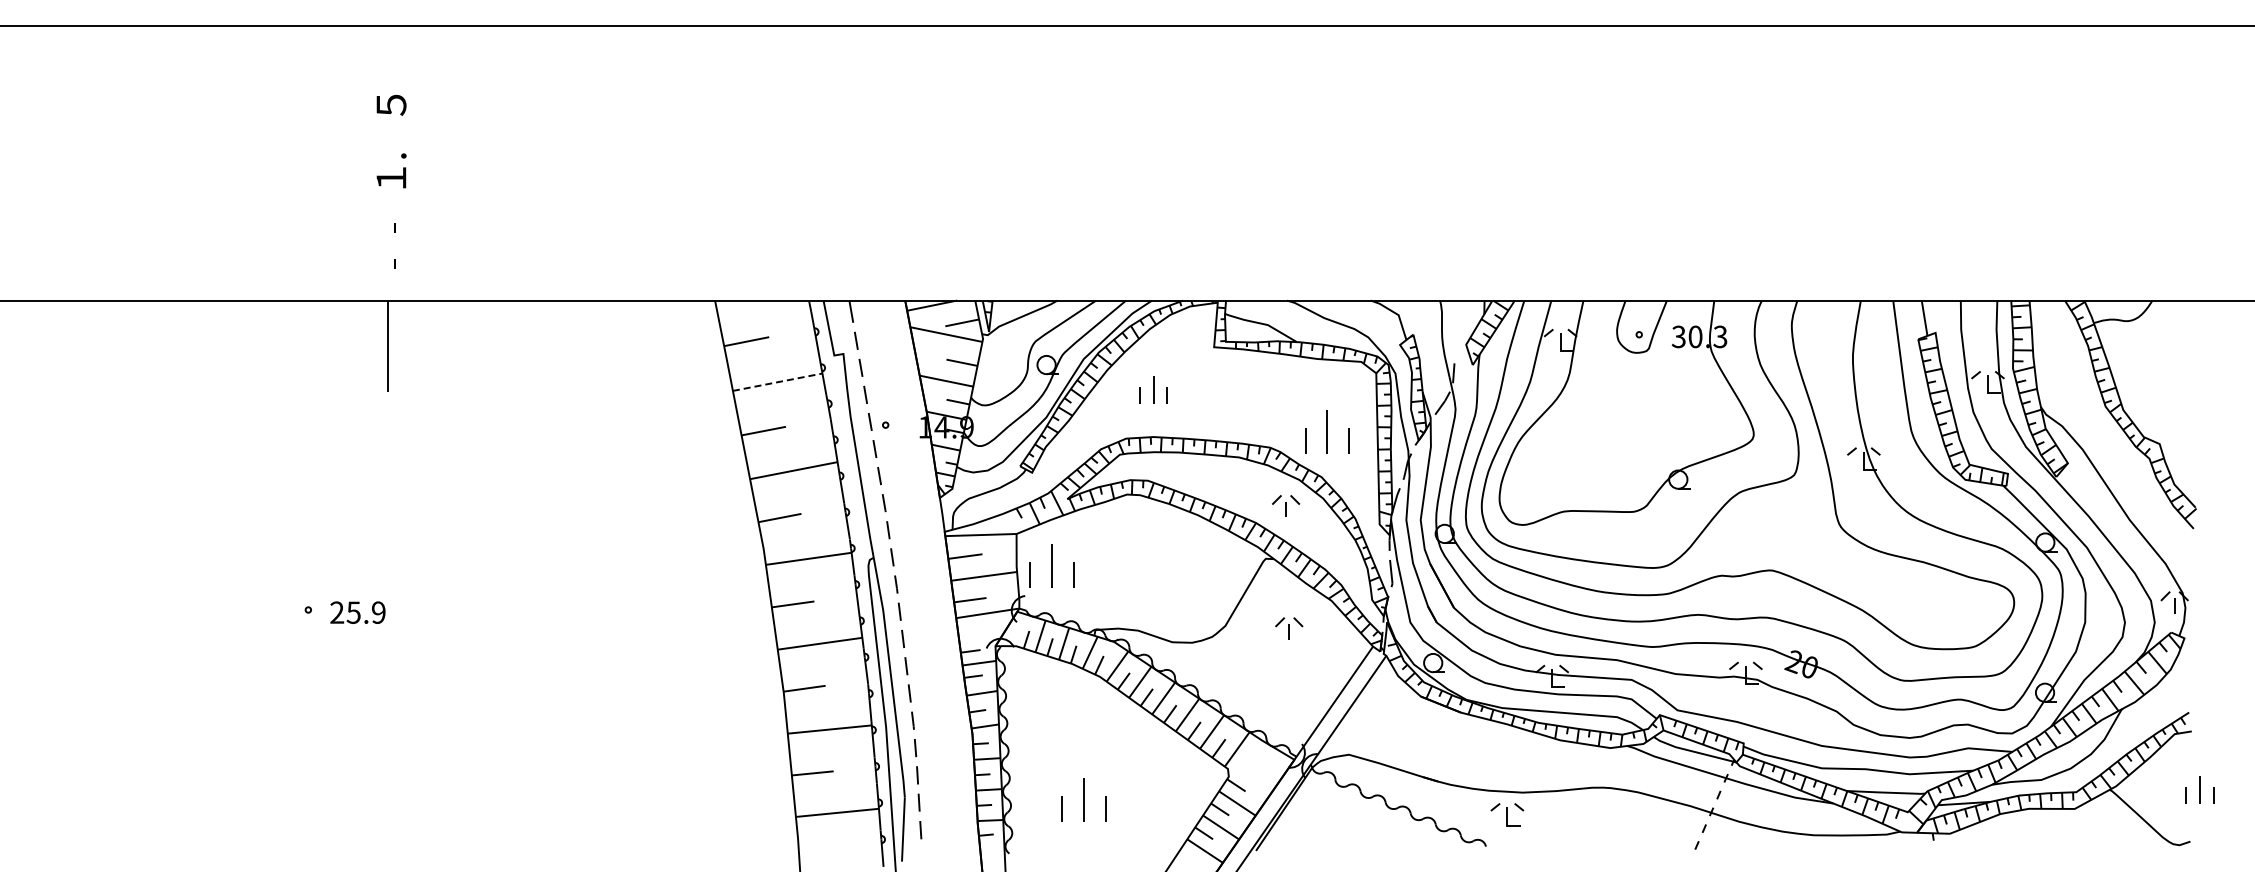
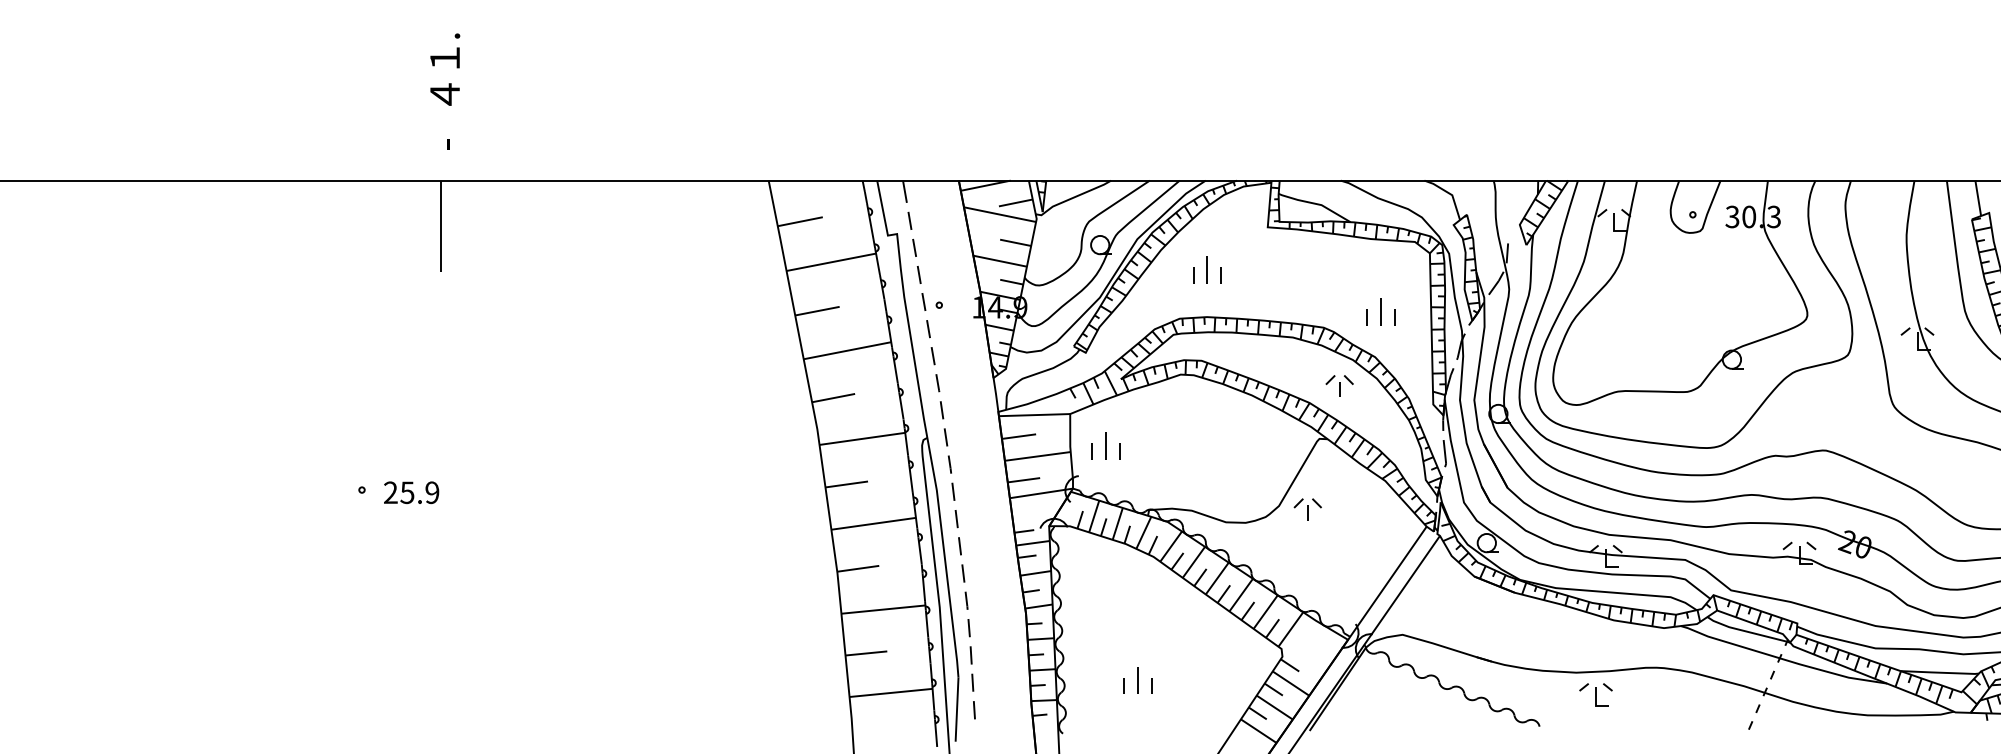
text: (391, 217) -> (445, 97), - -> ４
line: (777, 382) -> (831, 262), dashed -> solid
part: (1327, 431) -> (1381, 311), size x0.62
part: (1051, 565) -> (1105, 445), size x0.62
part: (1289, 628) -> (1308, 509), moved
part: (1084, 800) -> (1138, 680), size x0.62
part: (1507, 814) -> (1596, 694), moved

